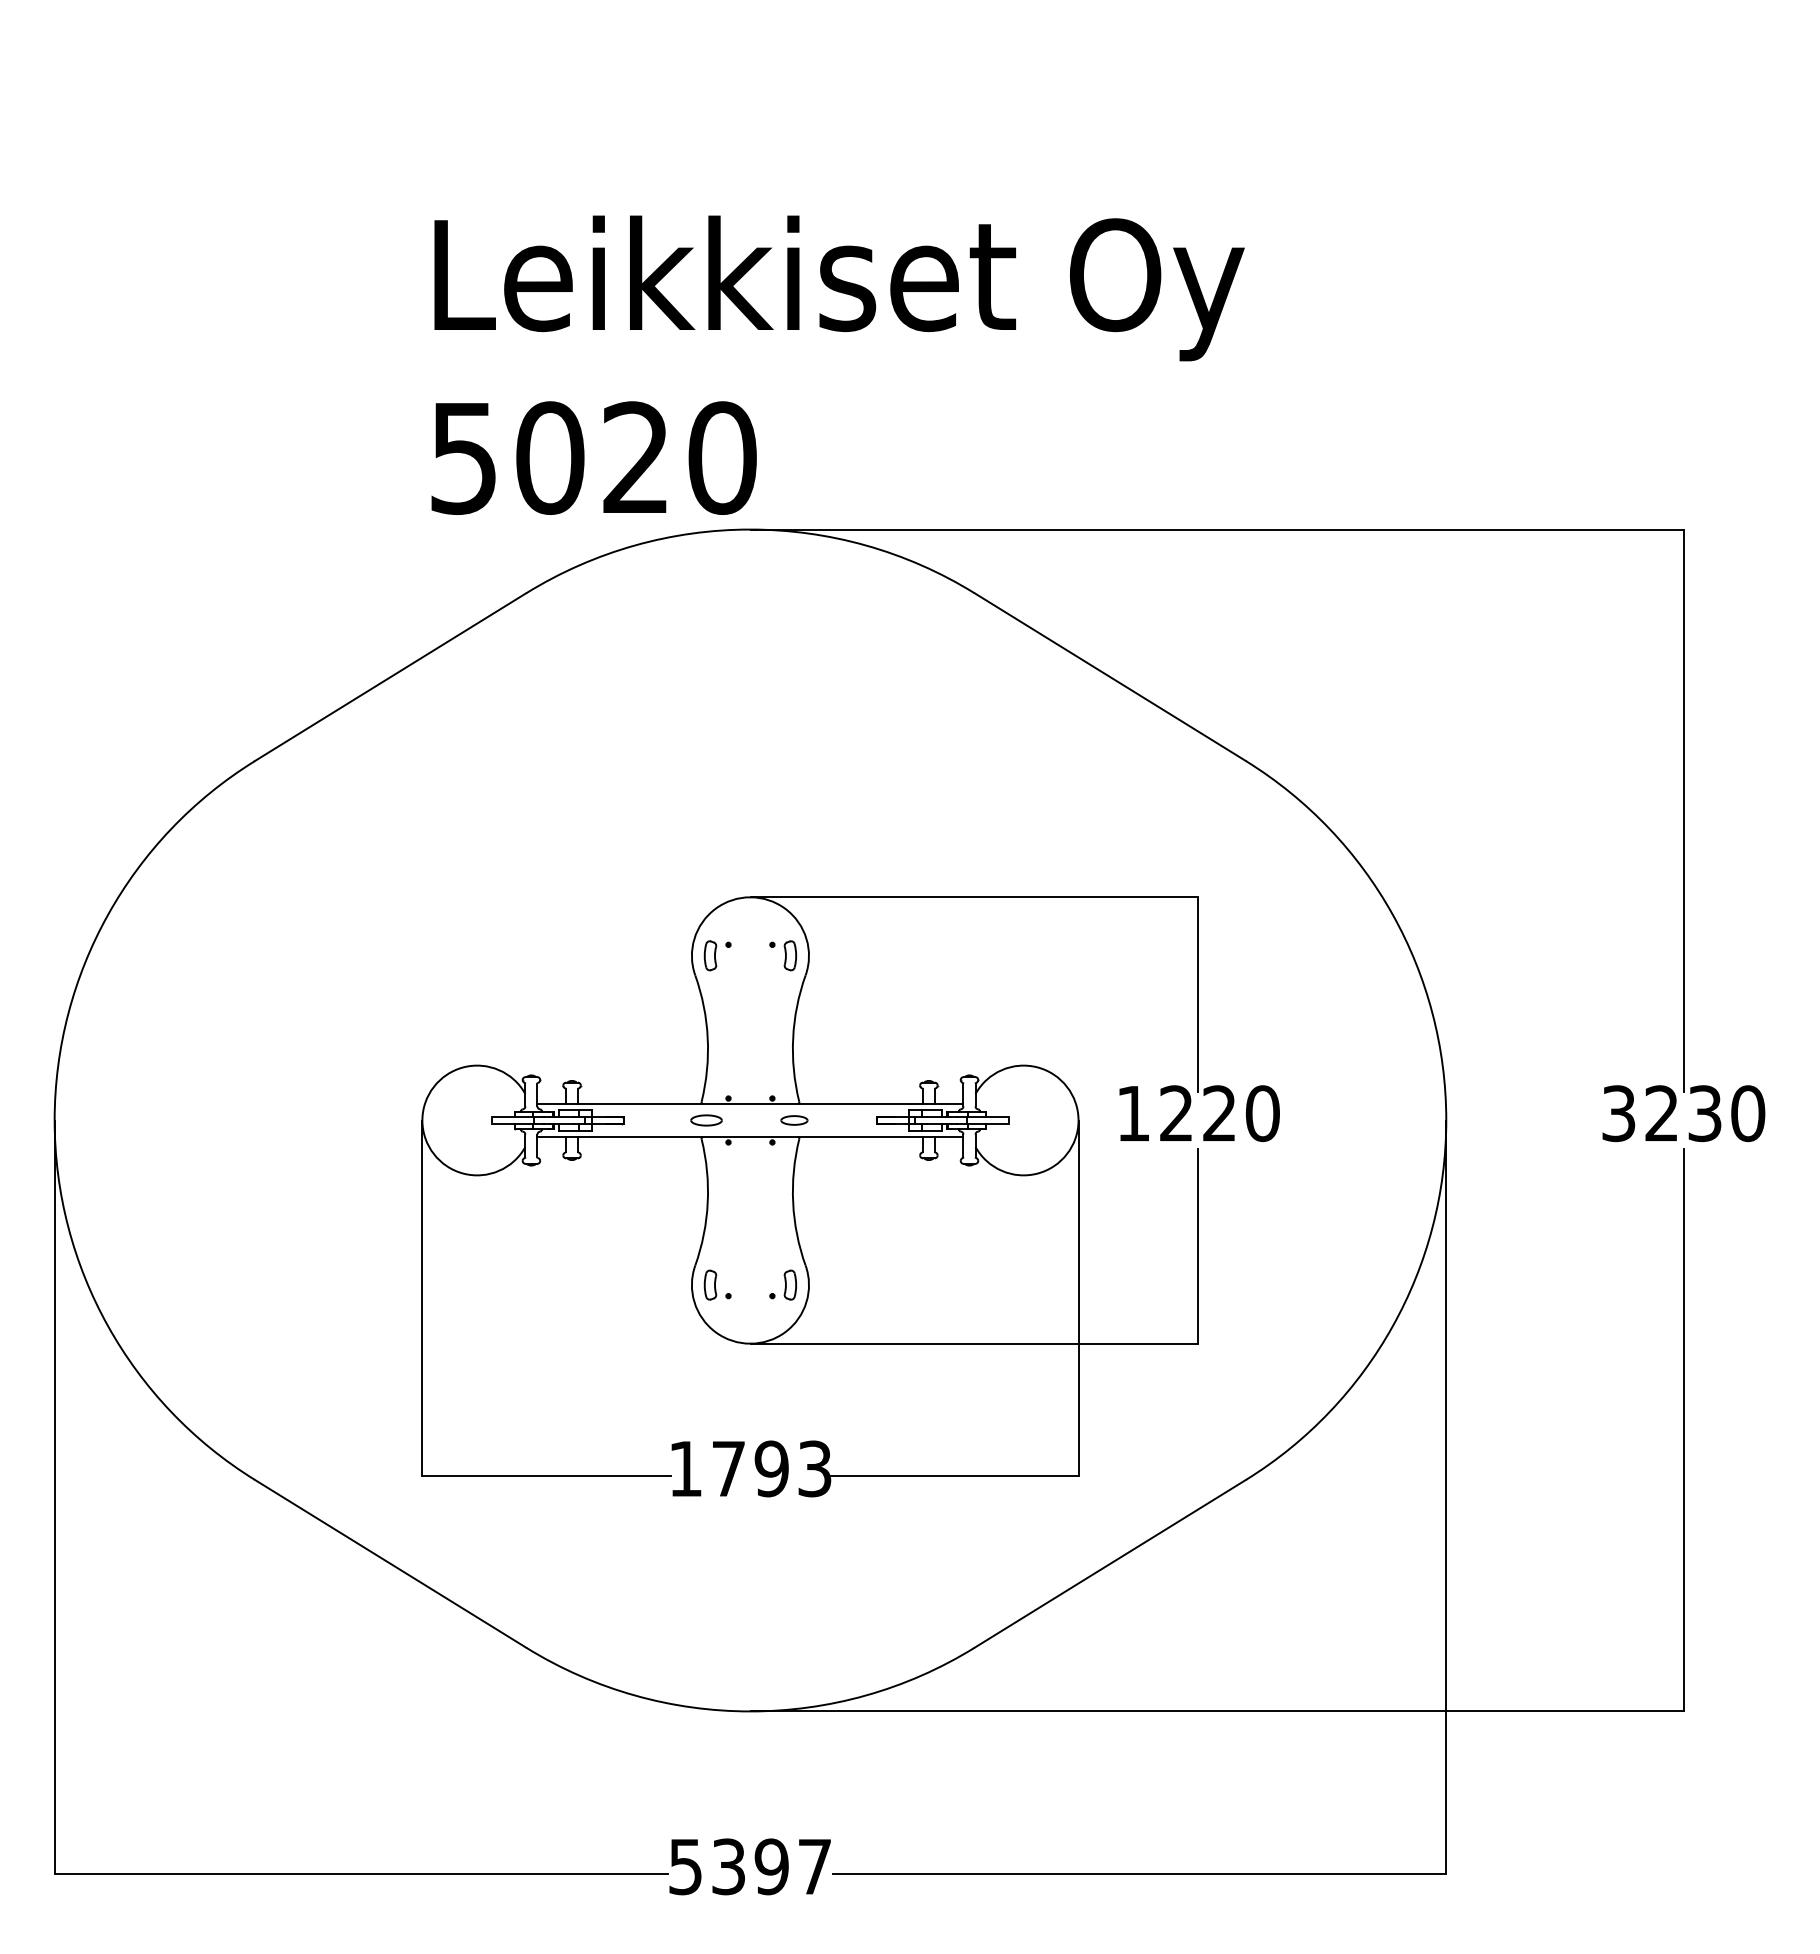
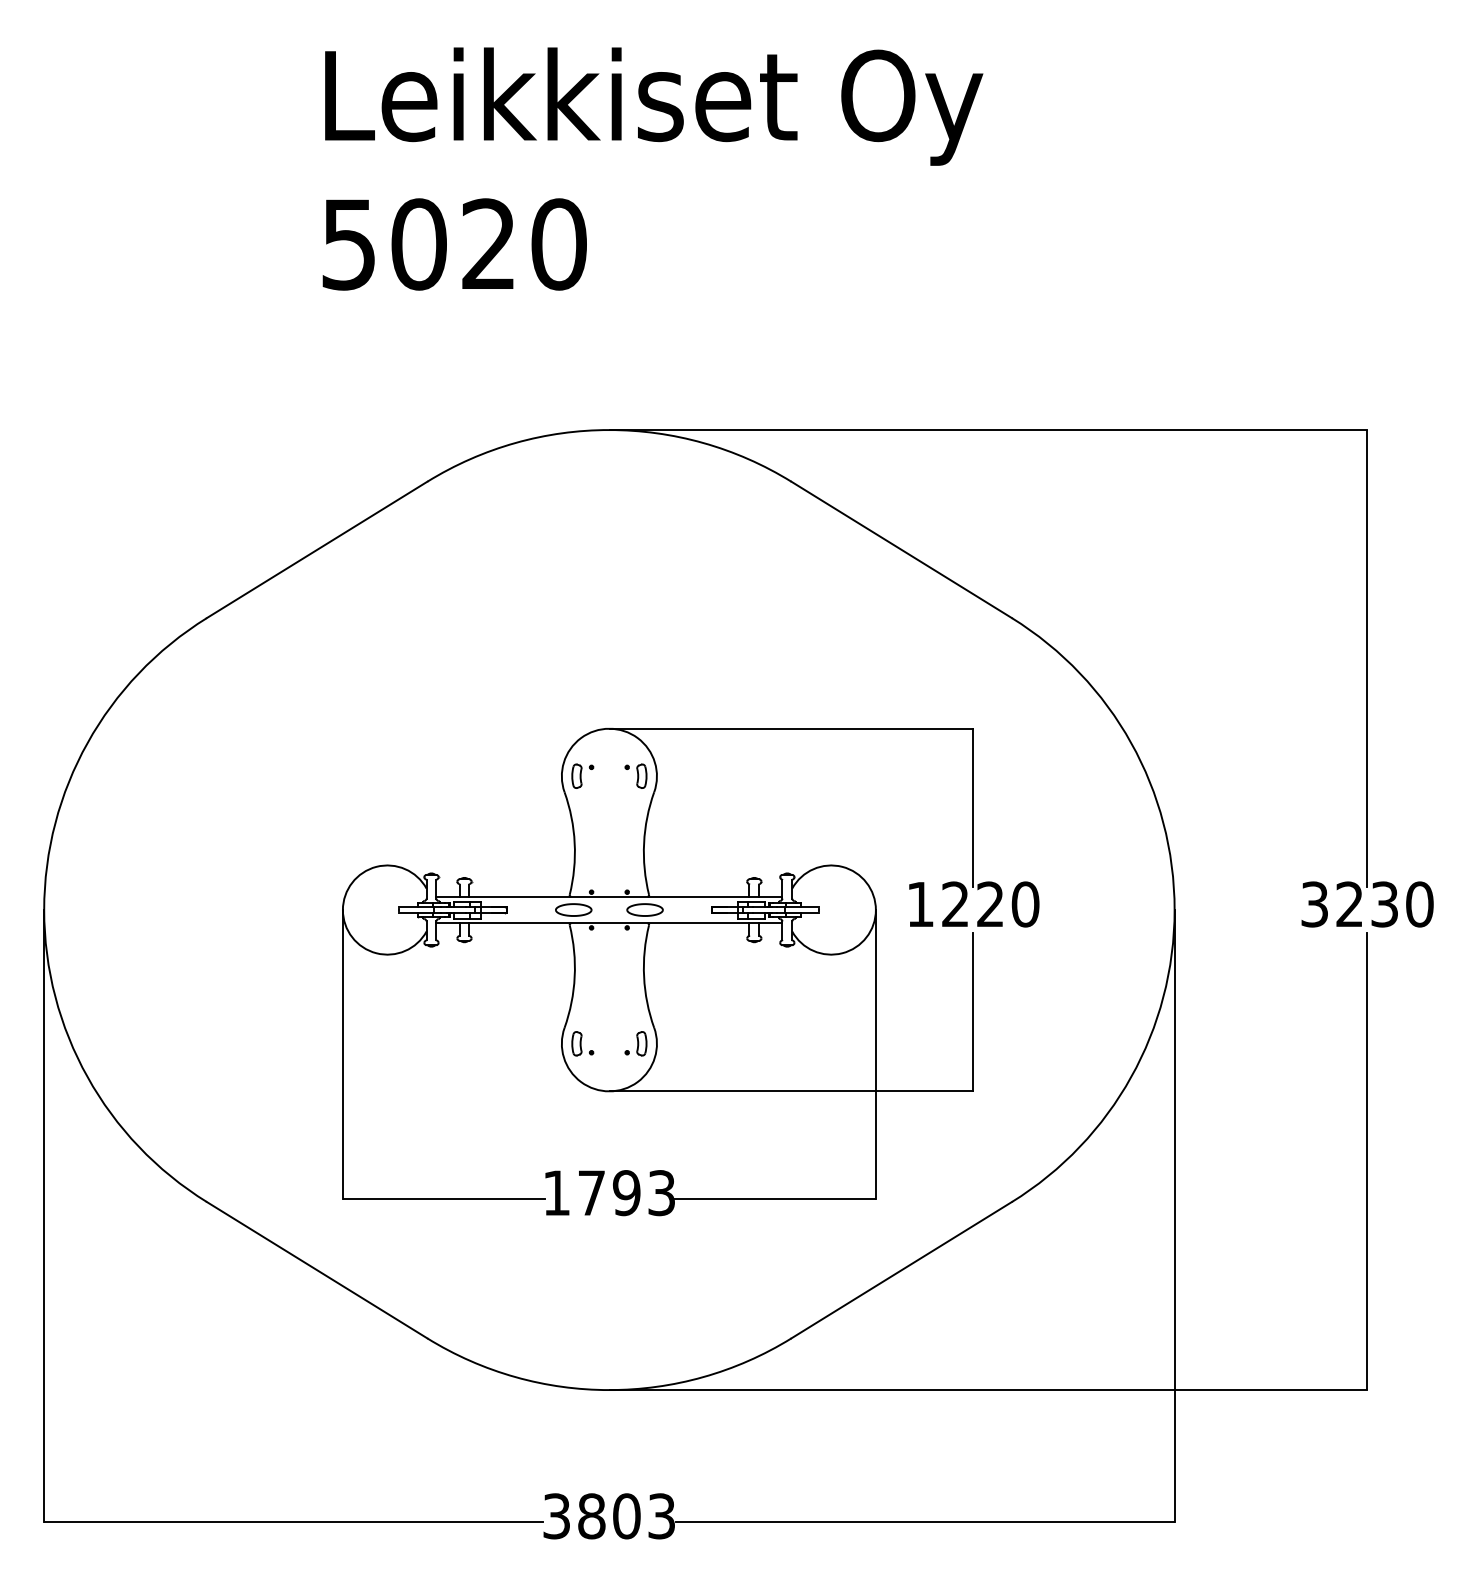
text: (837, 364) -> (652, 168), moved
part: (706, 1120) -> (573, 910), size x1.43
part: (794, 1120) -> (645, 910), size x1.67
text: (750, 1866) -> (609, 1516), 5397 -> 3803

